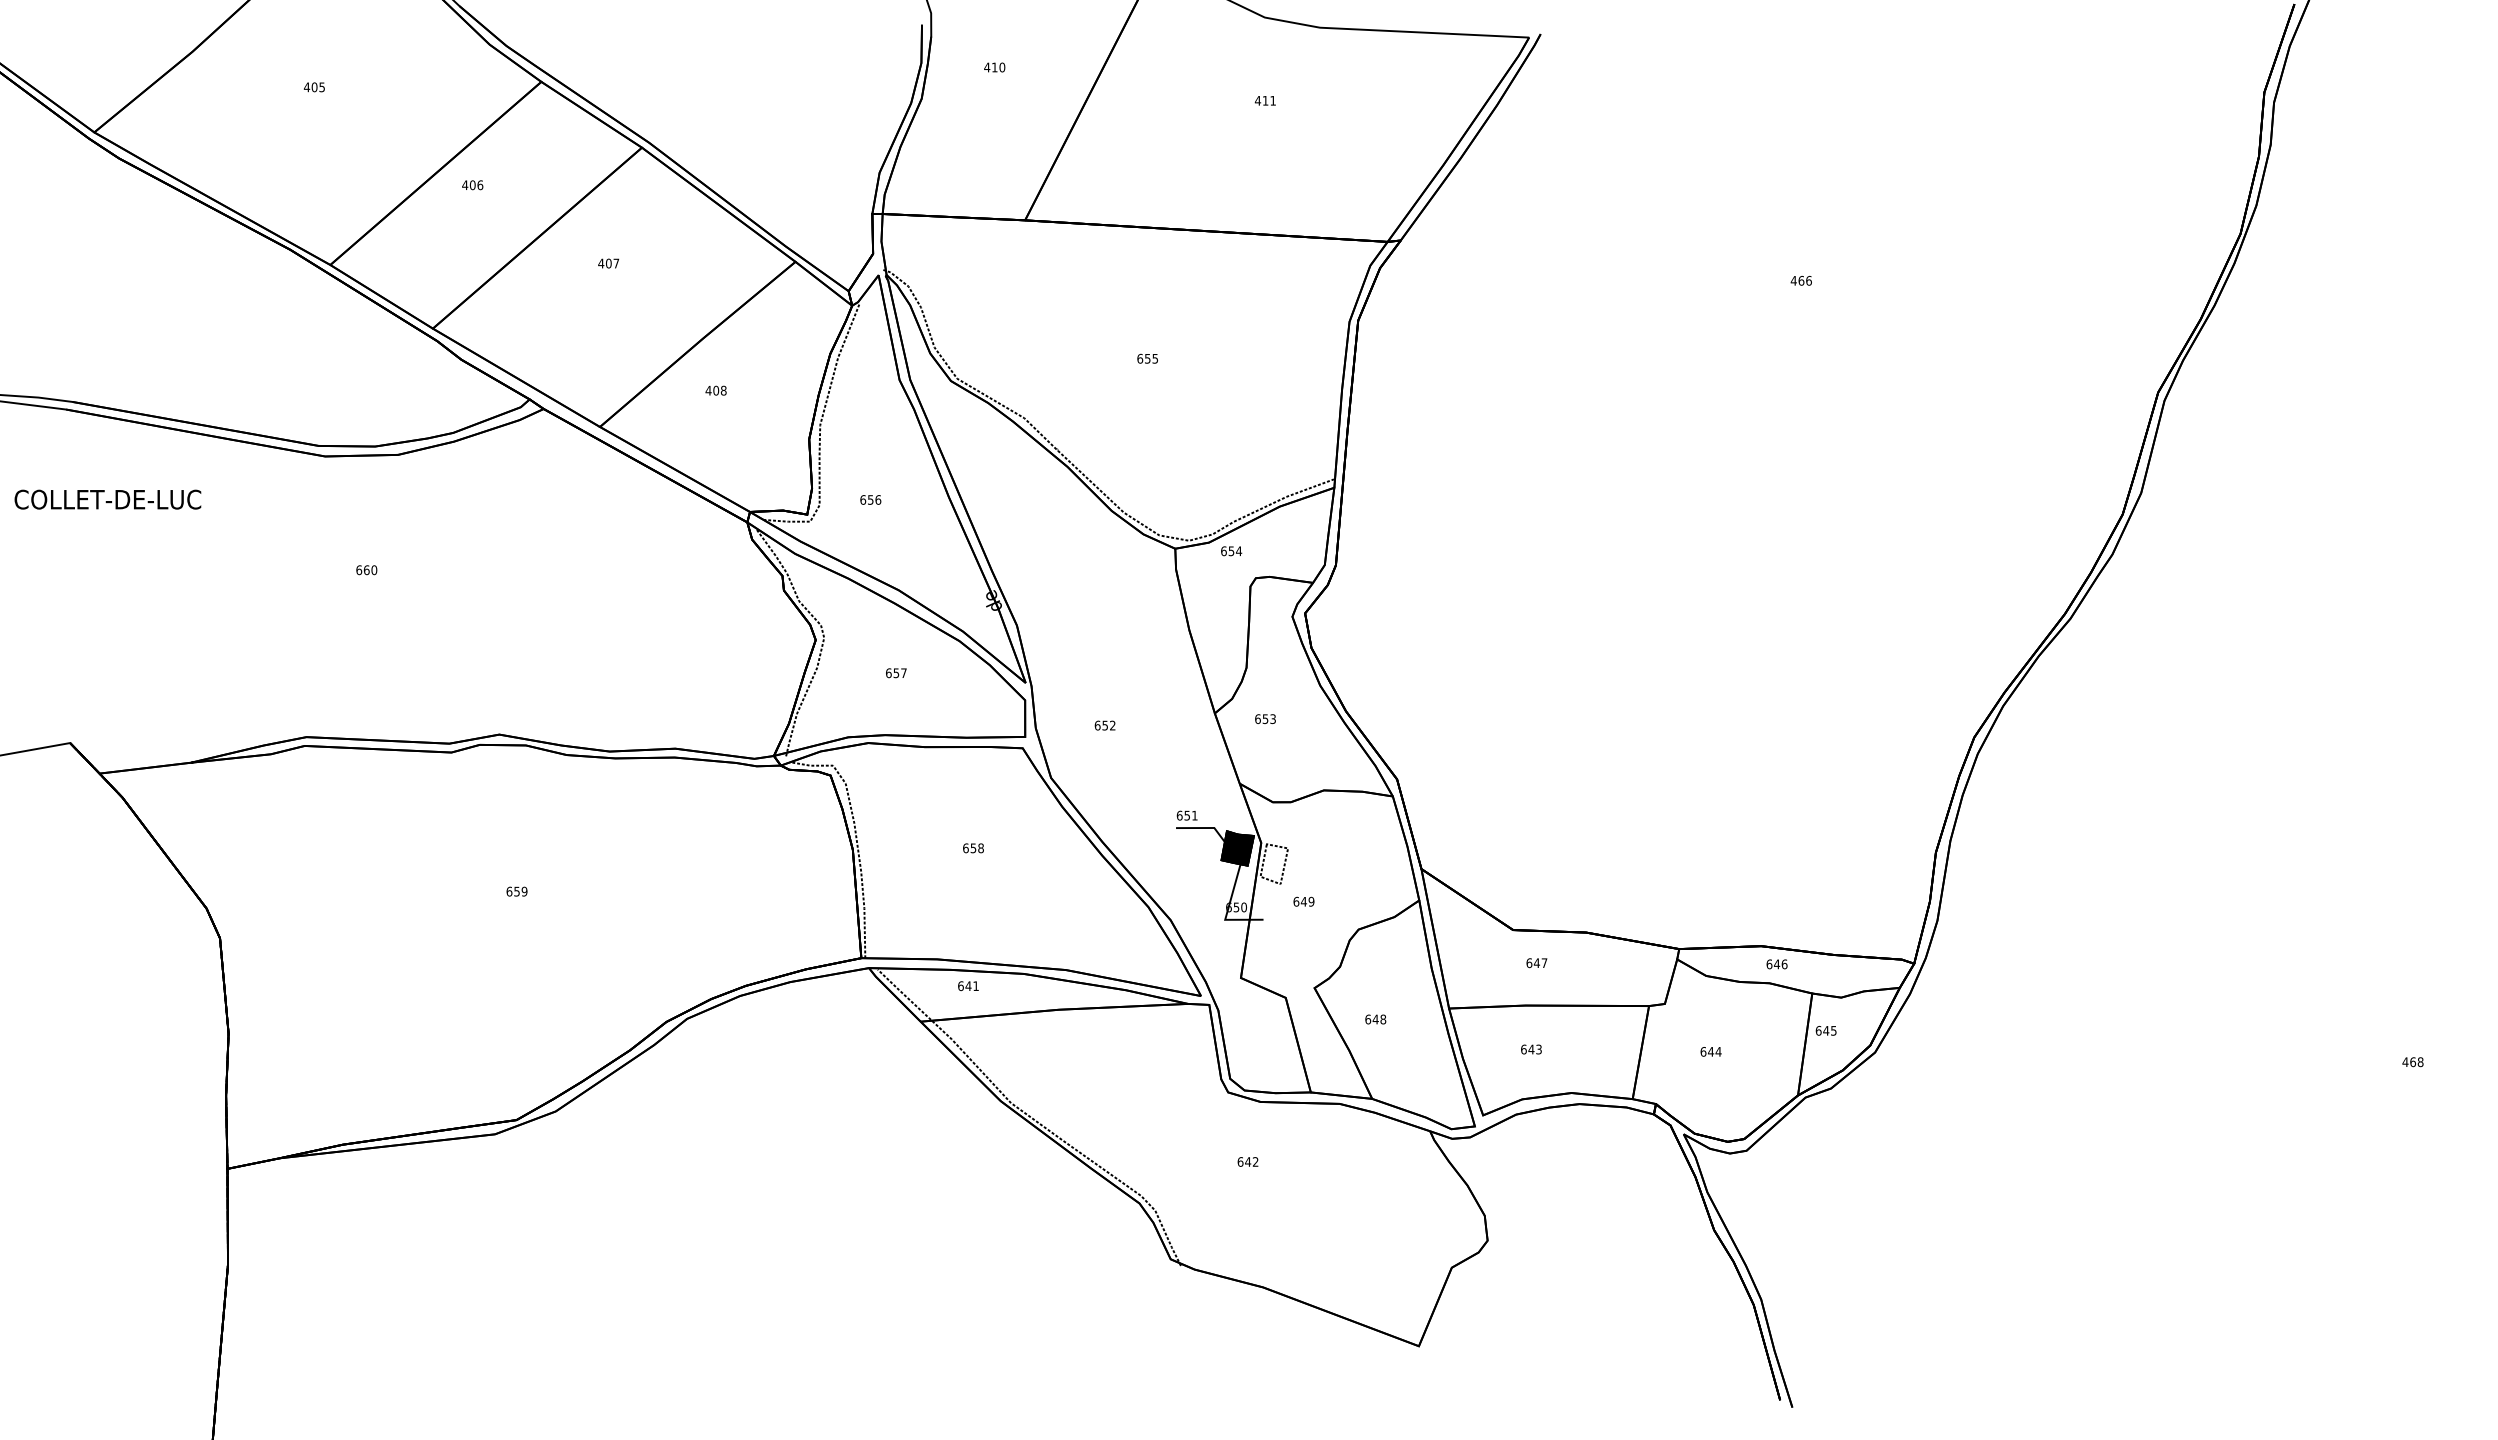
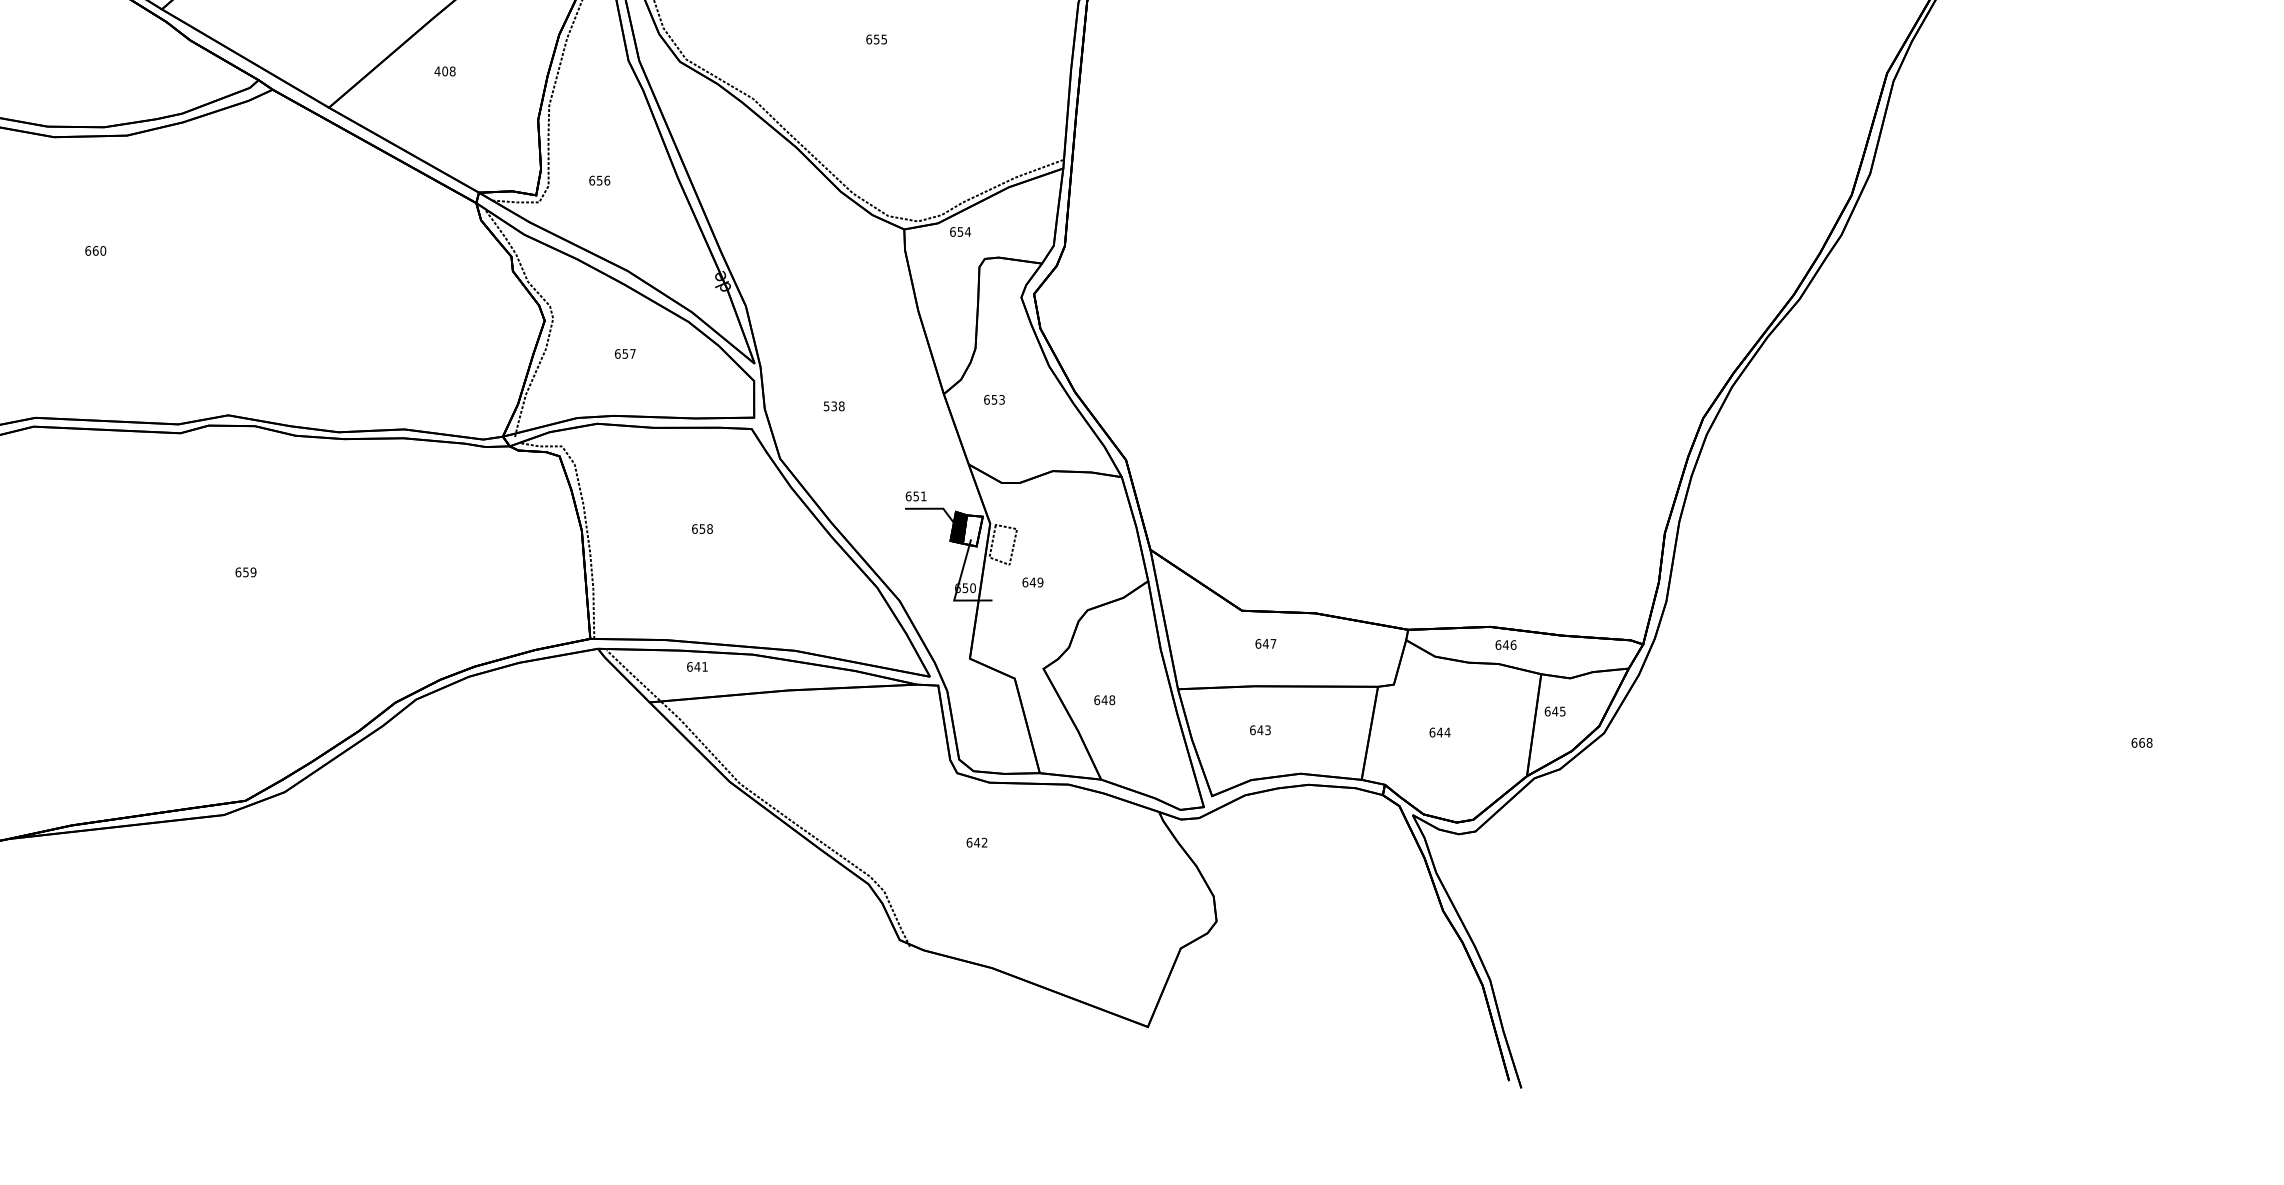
text: (1104, 725) -> (833, 406), 652 -> 538
fill: (1243, 849) -> (972, 530), removed
text: (2405, 1062) -> (2134, 743), 468 -> 668

